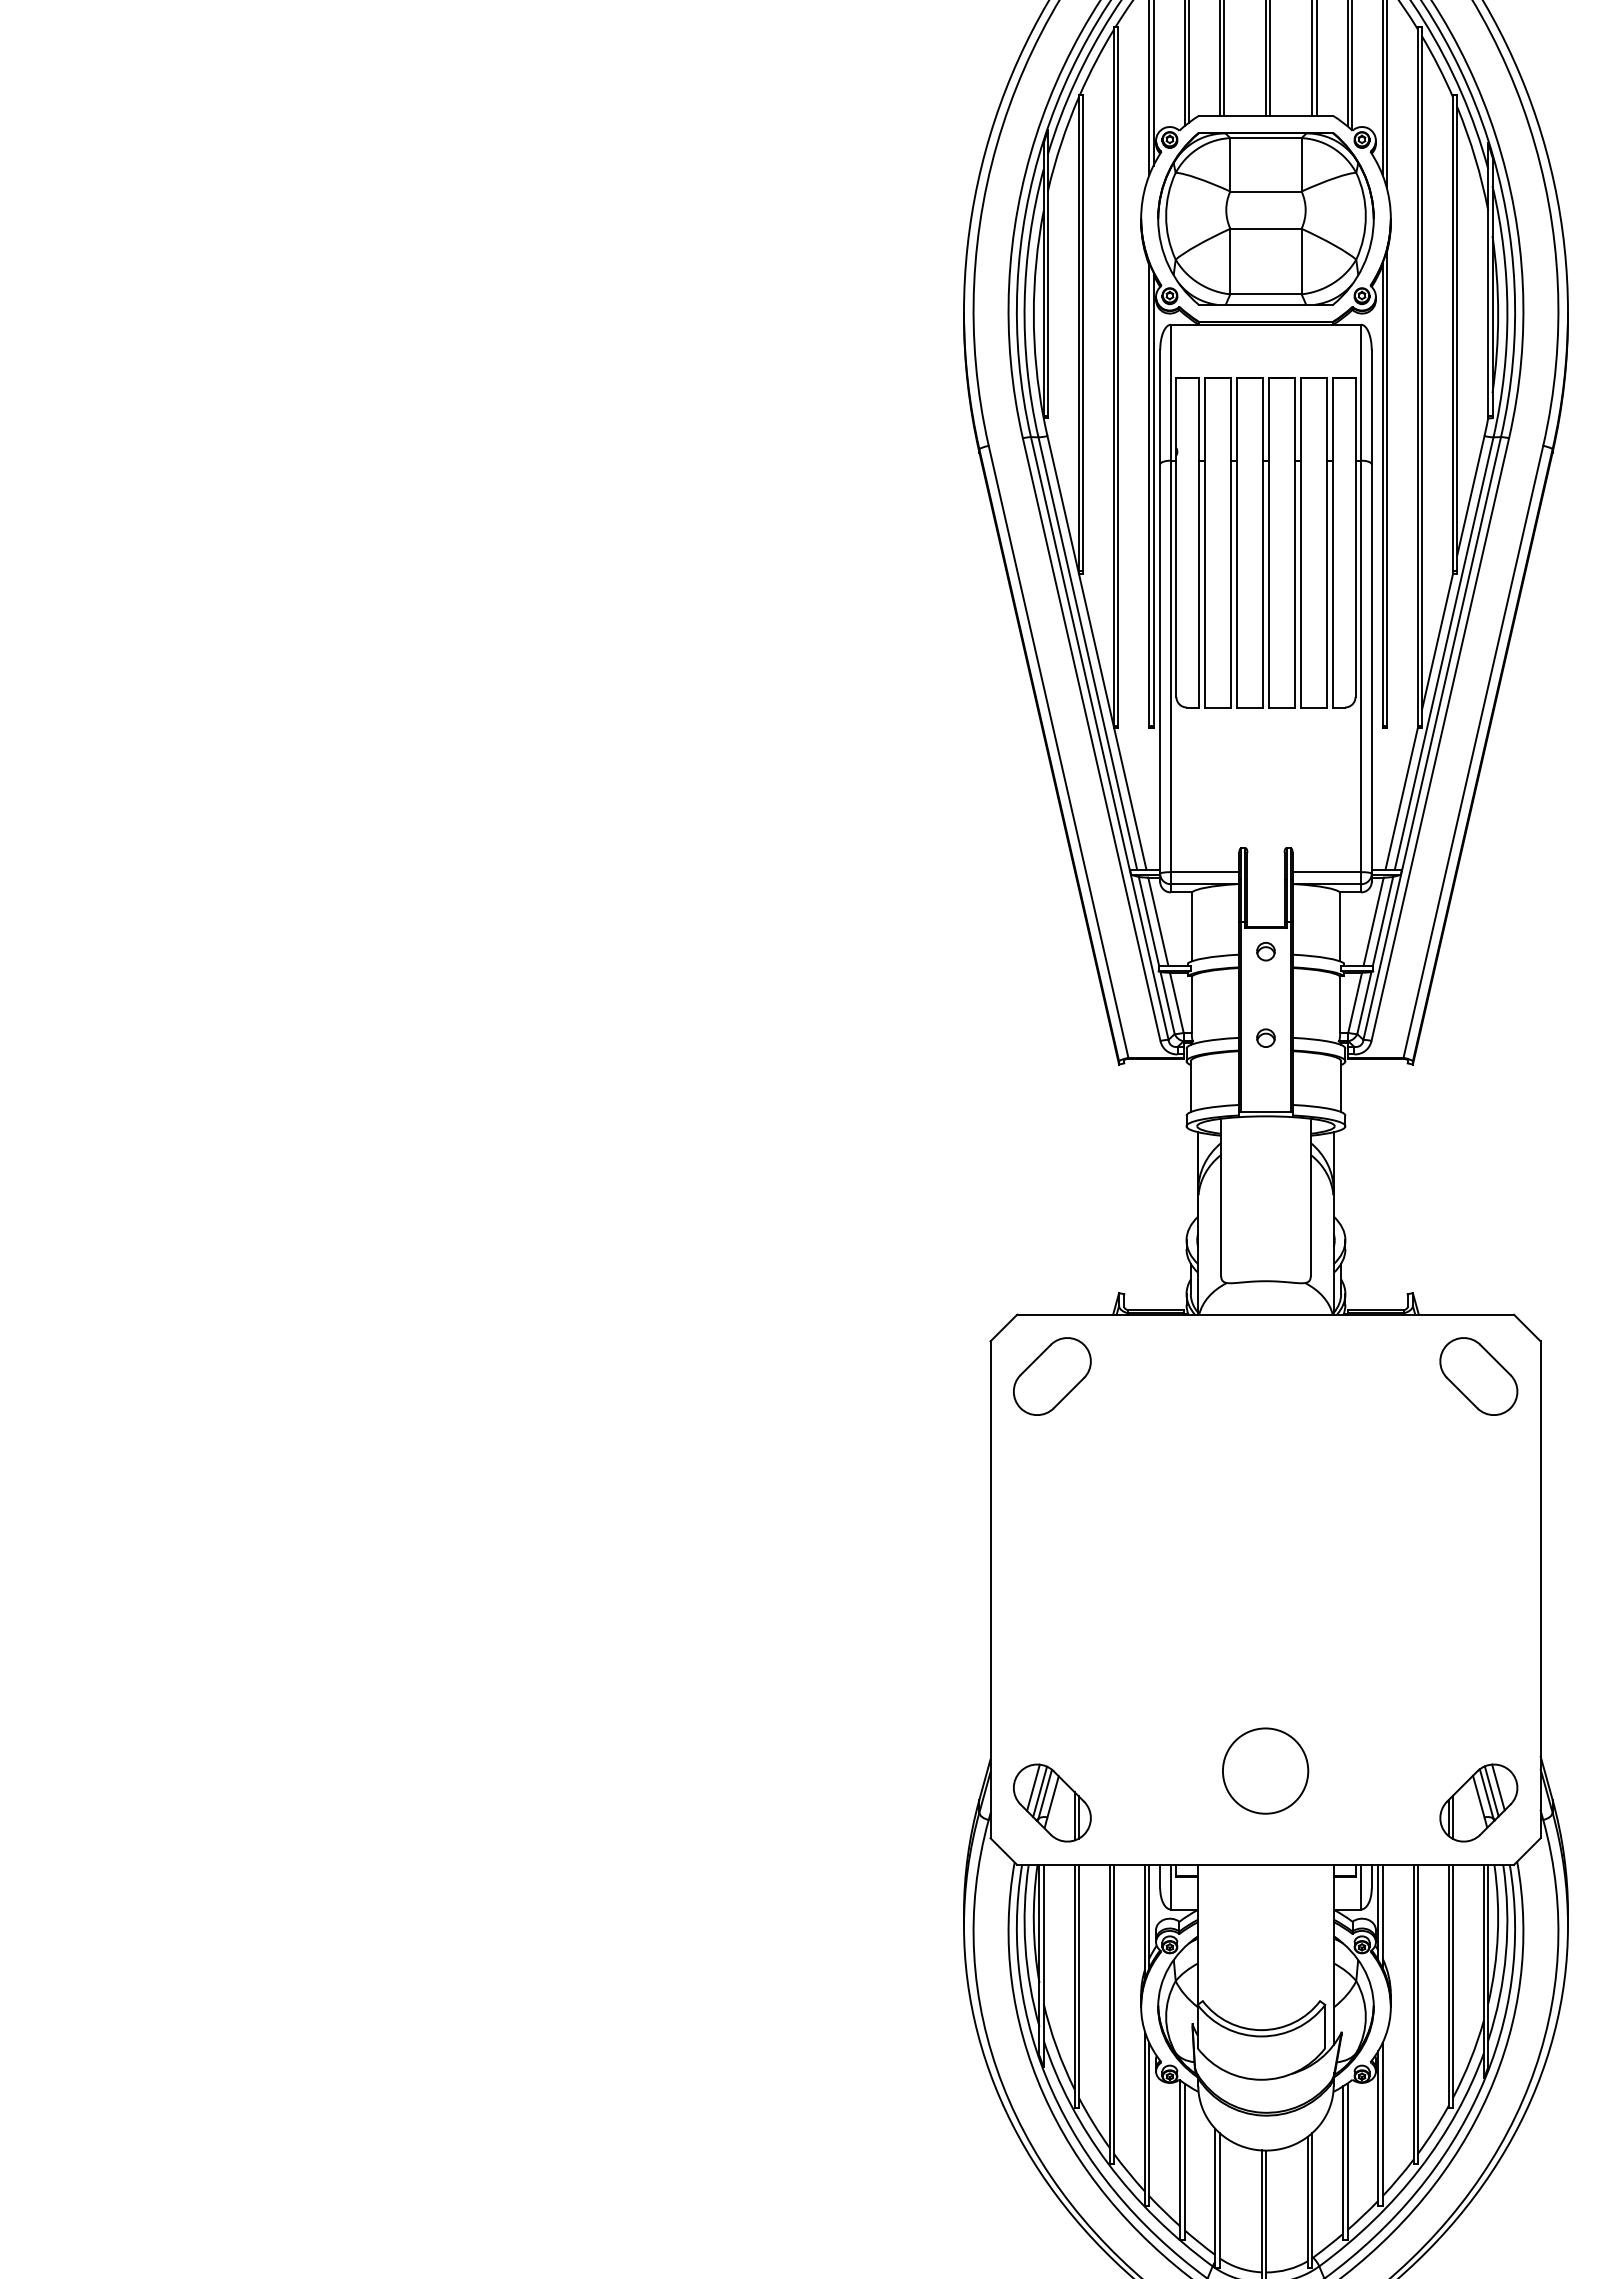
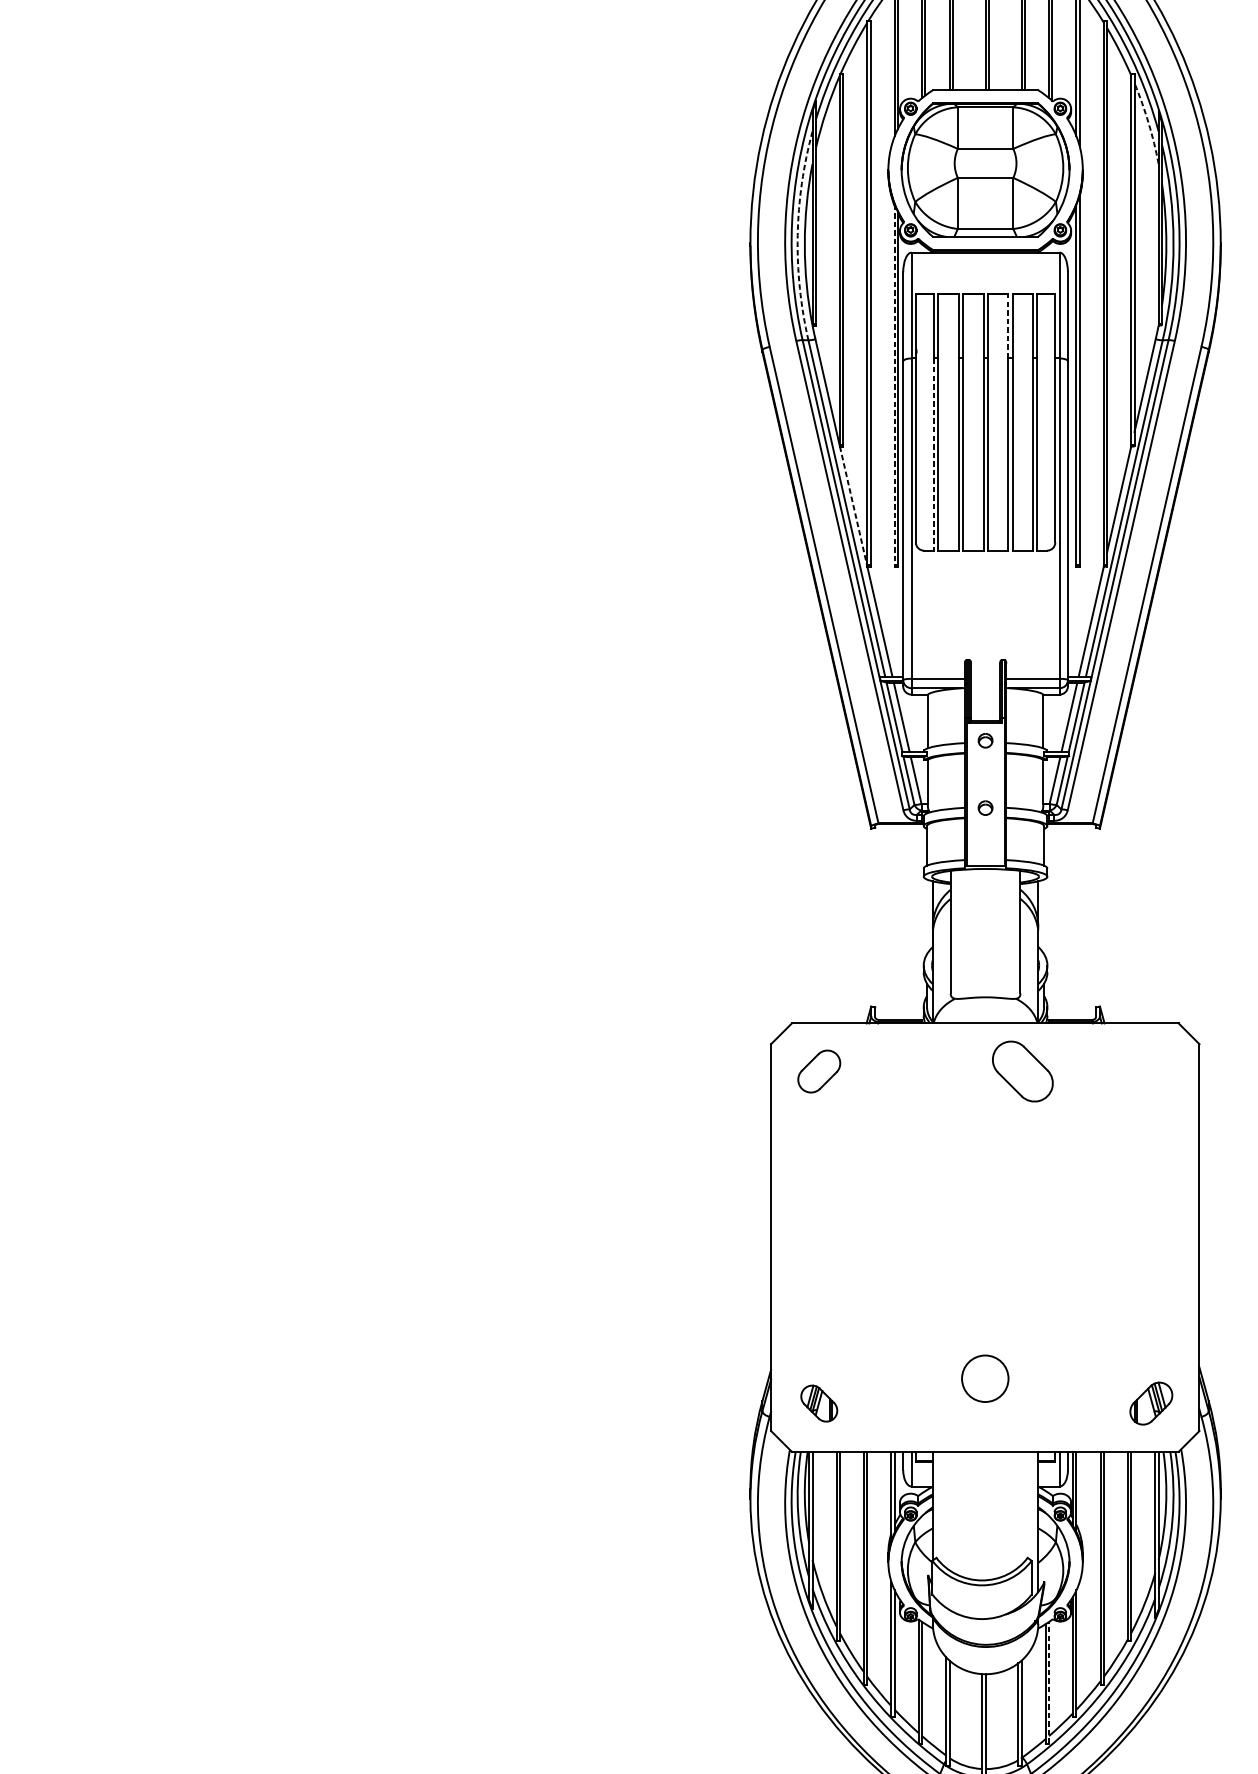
arc: (1475, 158) -> (1148, 123), solid -> dashed
arc: (1024, 302) -> (797, 235), solid -> dashed
line: (1295, 418) -> (1008, 325), solid -> dashed
line: (1149, 494) -> (894, 384), solid -> dashed
line: (1199, 584) -> (933, 454), solid -> dashed
line: (1096, 651) -> (853, 507), solid -> dashed
part: (1052, 1376) -> (819, 1071), size x0.7
part: (1478, 1376) -> (1022, 1071), moved
circle: (1265, 1770) -> (985, 1378), size x0.7
part: (1052, 1802) -> (819, 1403), size x0.6
part: (1478, 1802) -> (1151, 1403), size x0.7
line: (1347, 2161) -> (1049, 1682), solid -> dashed

